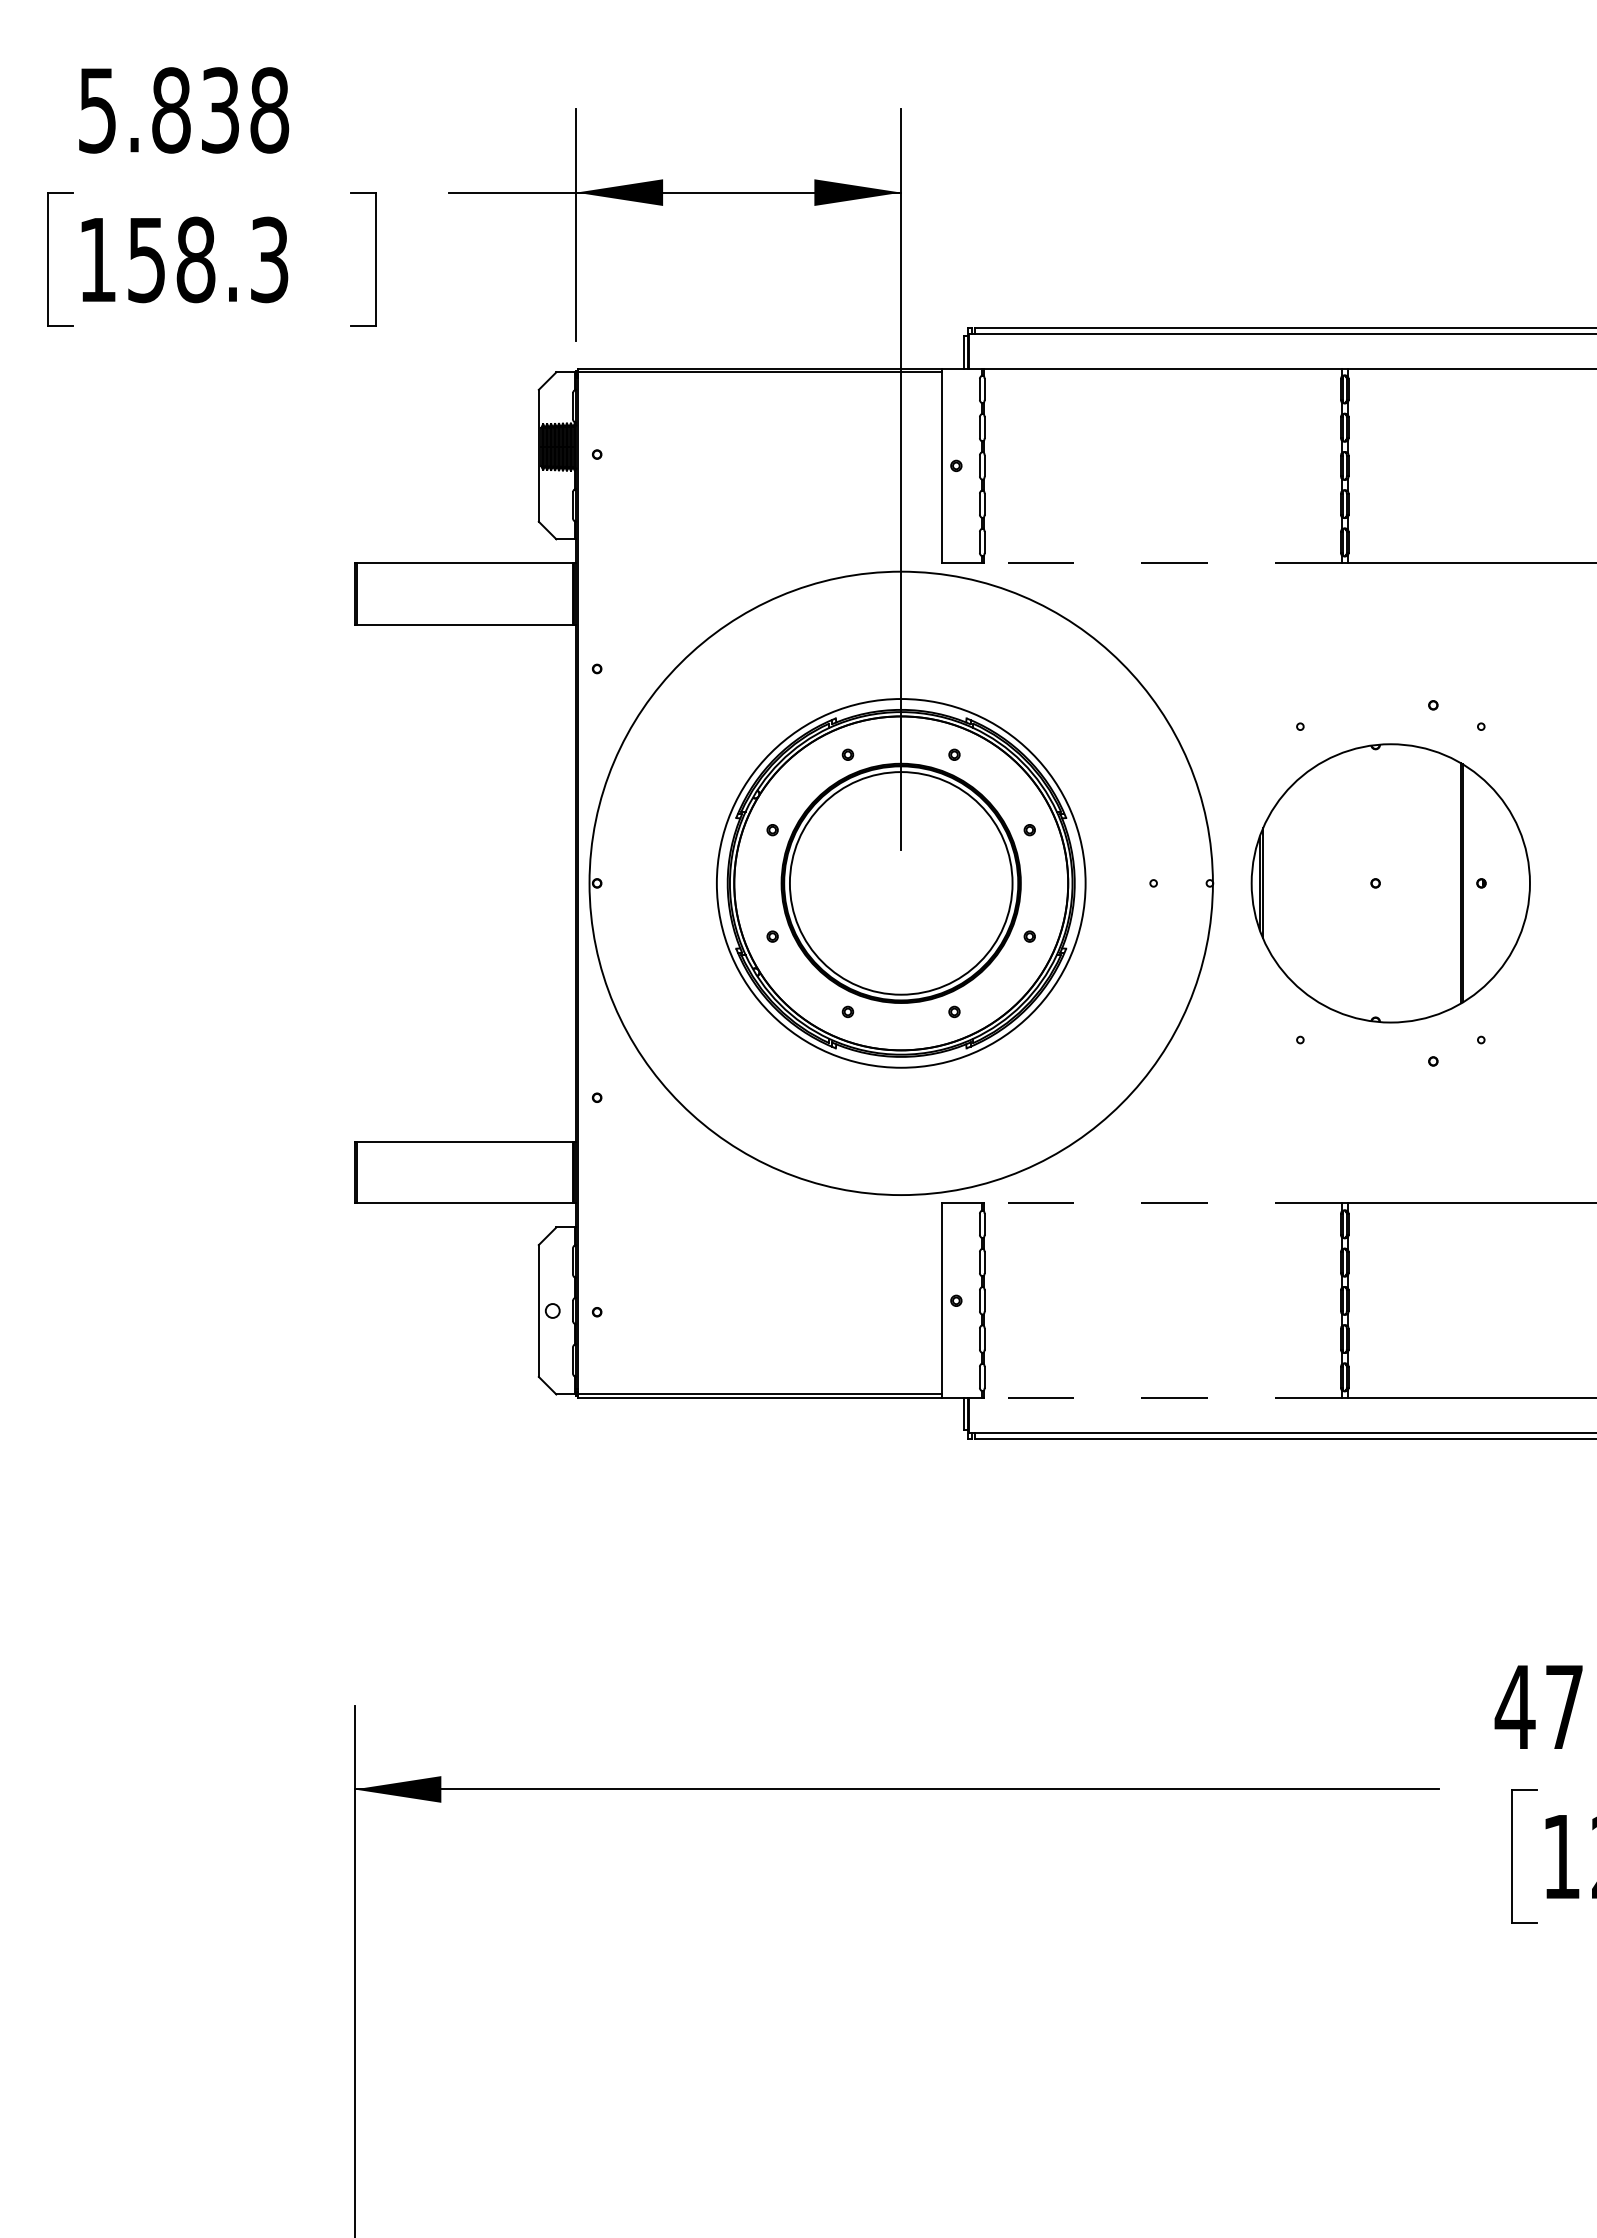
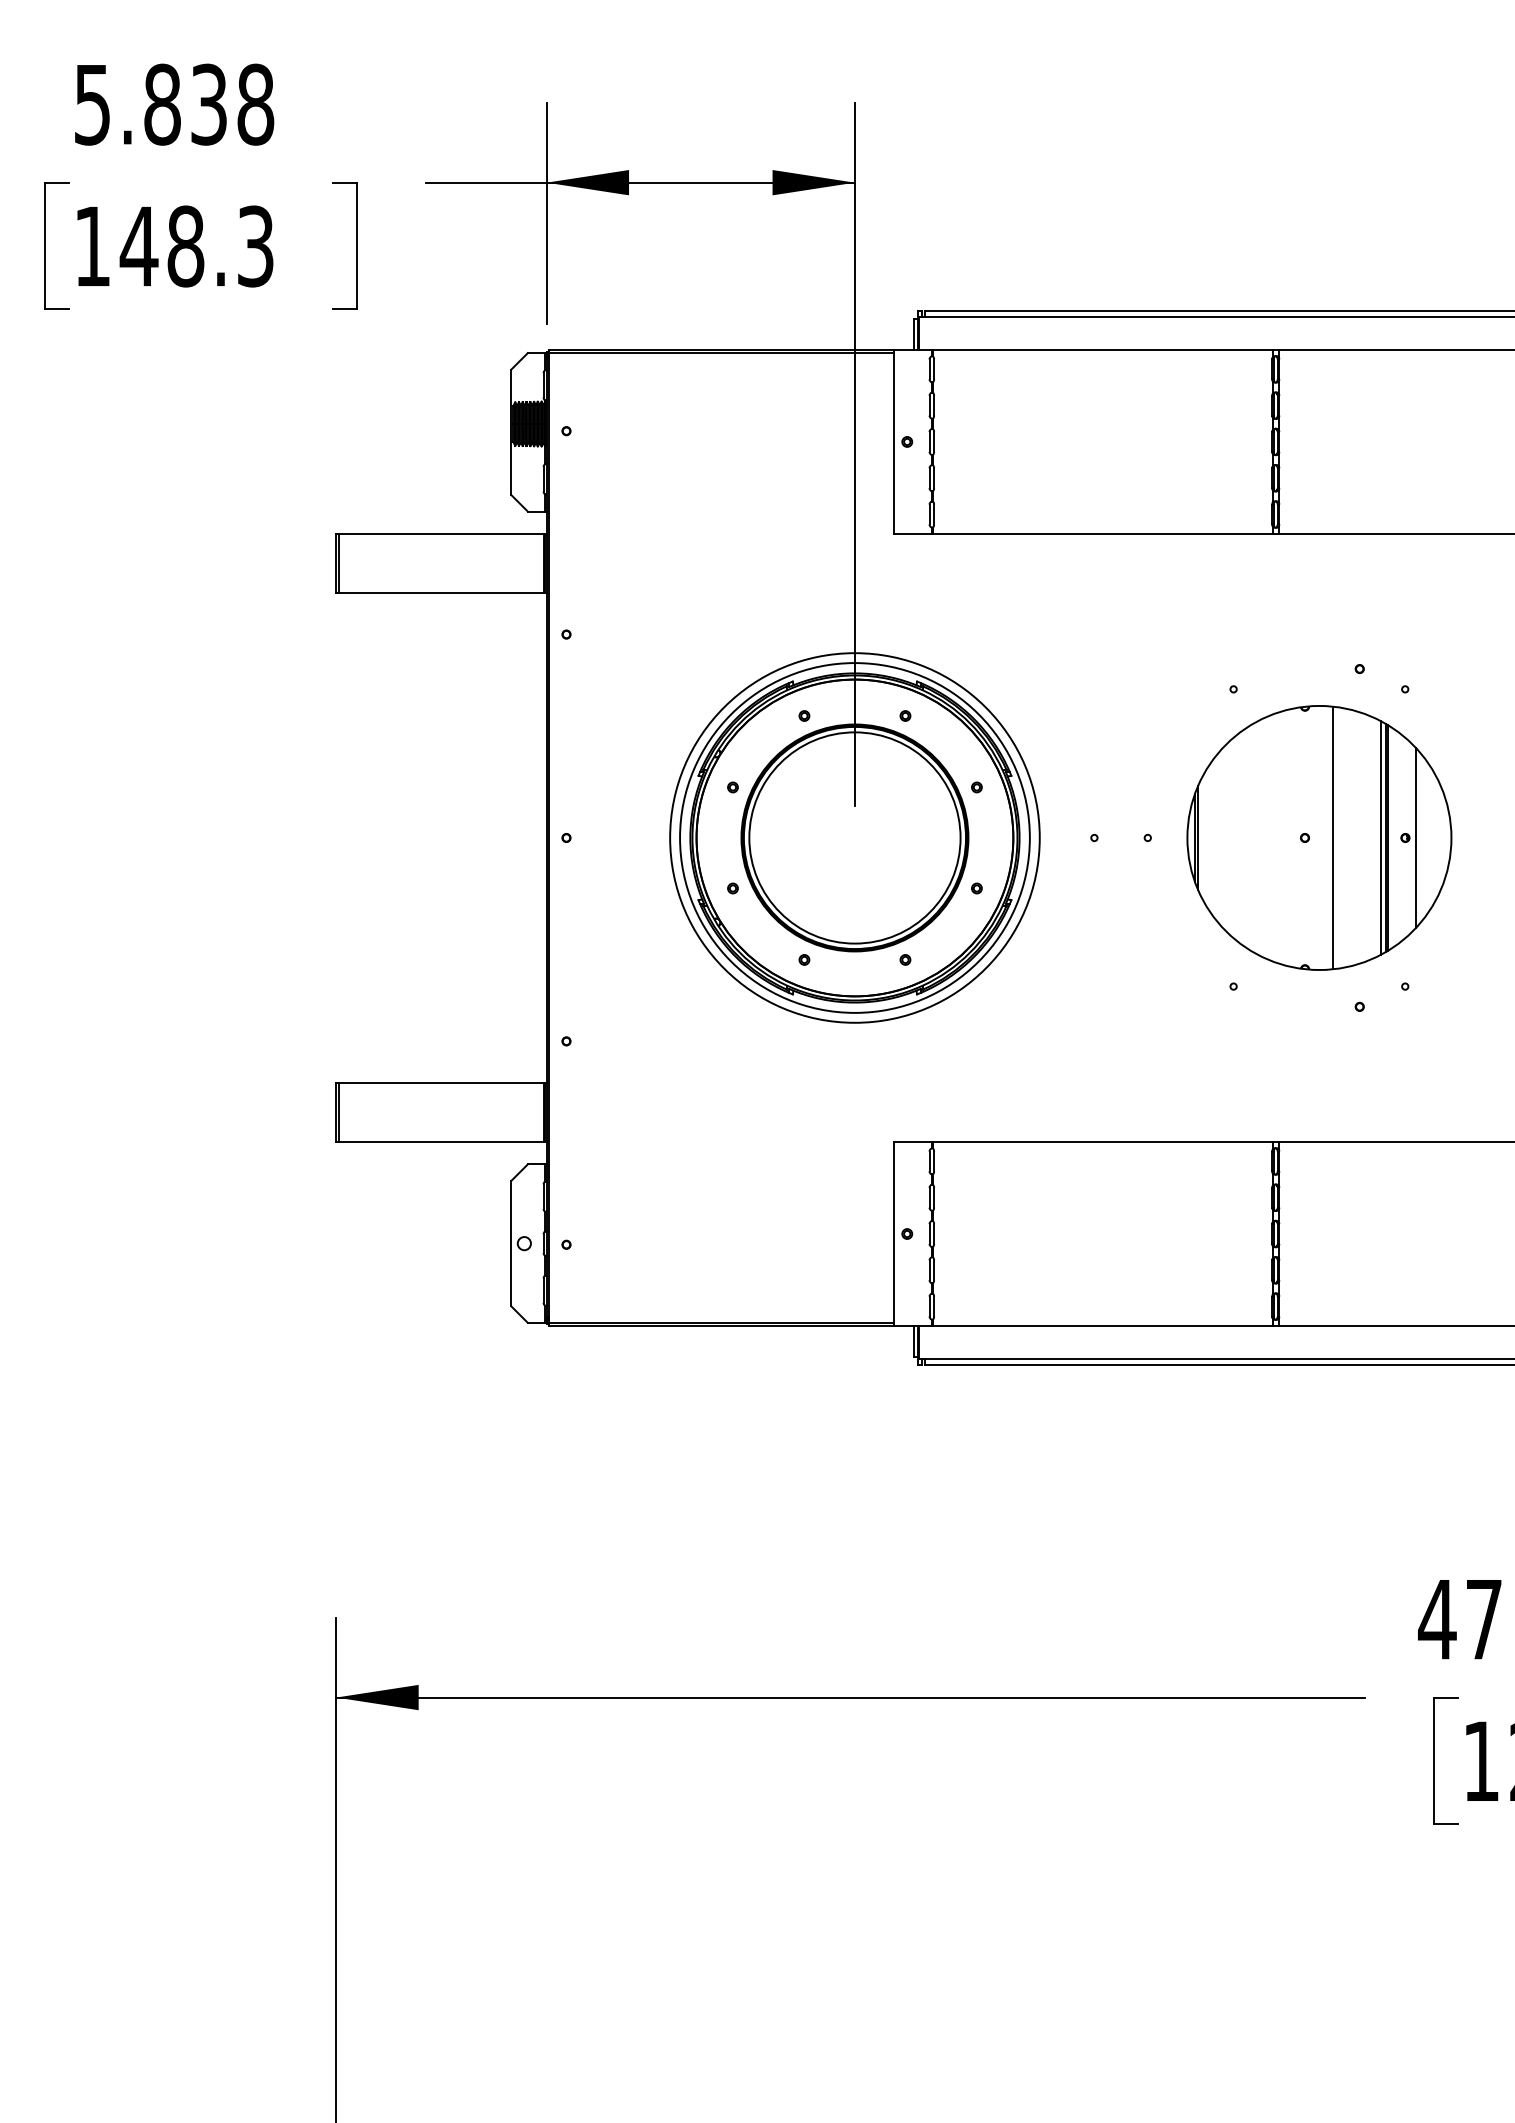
text: (146, 259) -> (138, 246), 158.3 -> 148.3
line: (1162, 563) -> (1102, 534), dashed -> solid
circle: (900, 882) -> (854, 837), size x0.62
line: (1405, 882) -> (1333, 837), added
line: (1456, 882) -> (1381, 837), added
line: (1493, 882) -> (1416, 837), added
line: (1162, 1203) -> (1102, 1141), dashed -> solid
line: (1162, 1398) -> (1102, 1326), dashed -> solid

